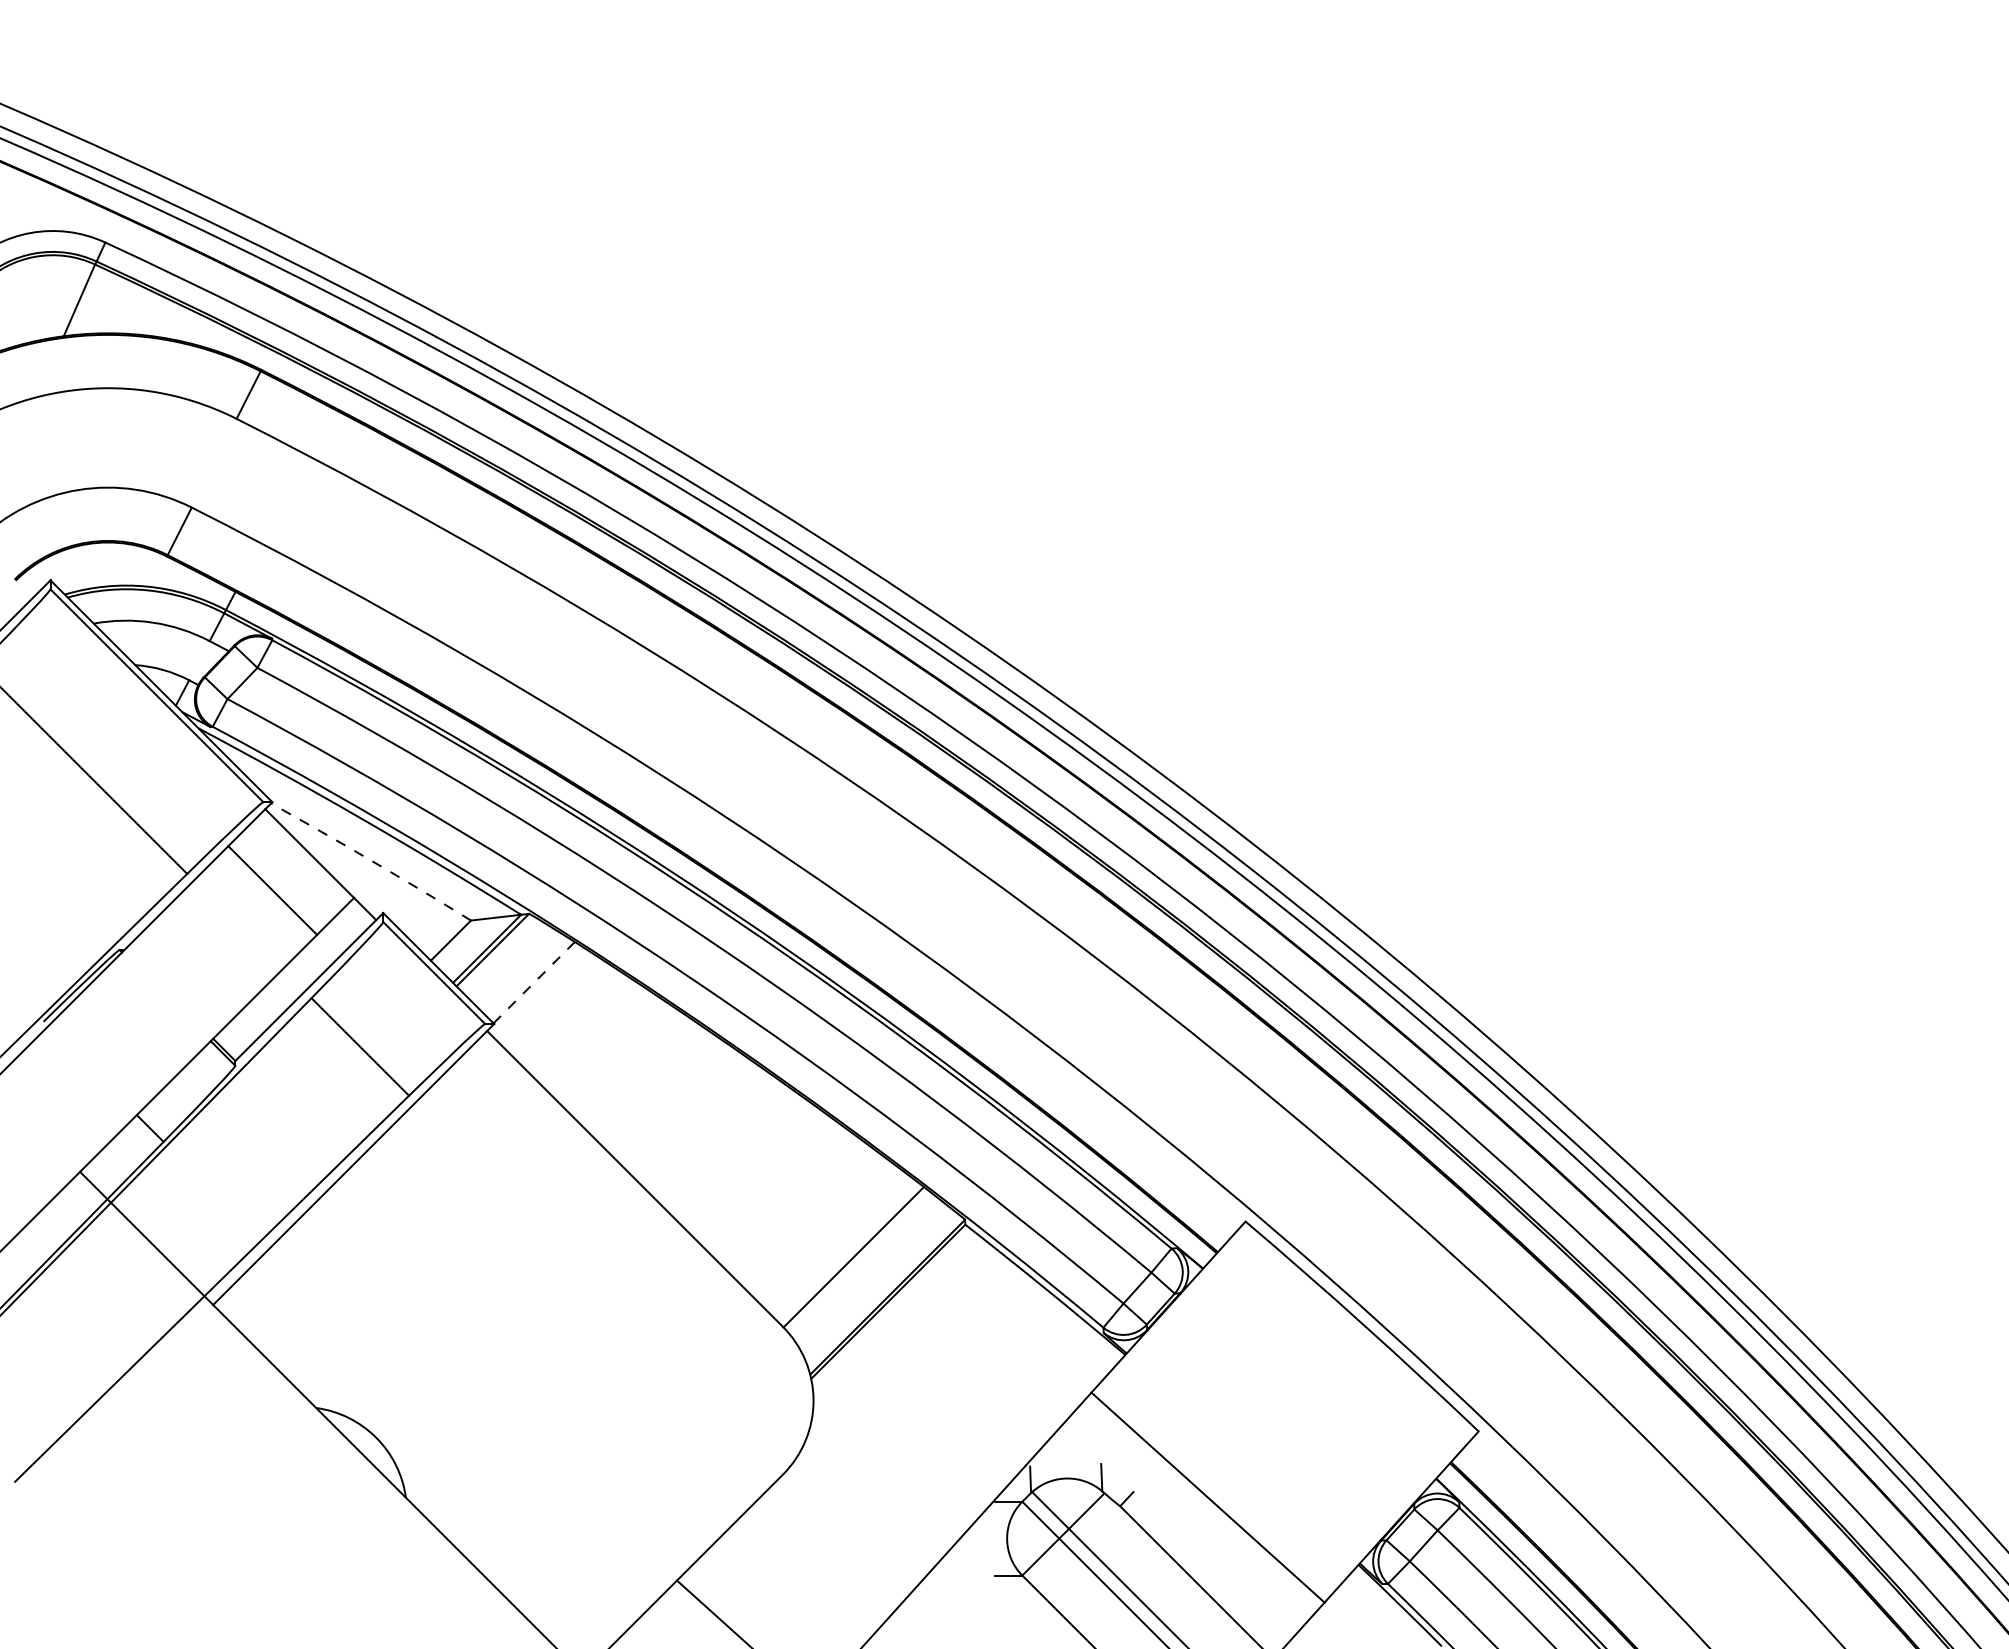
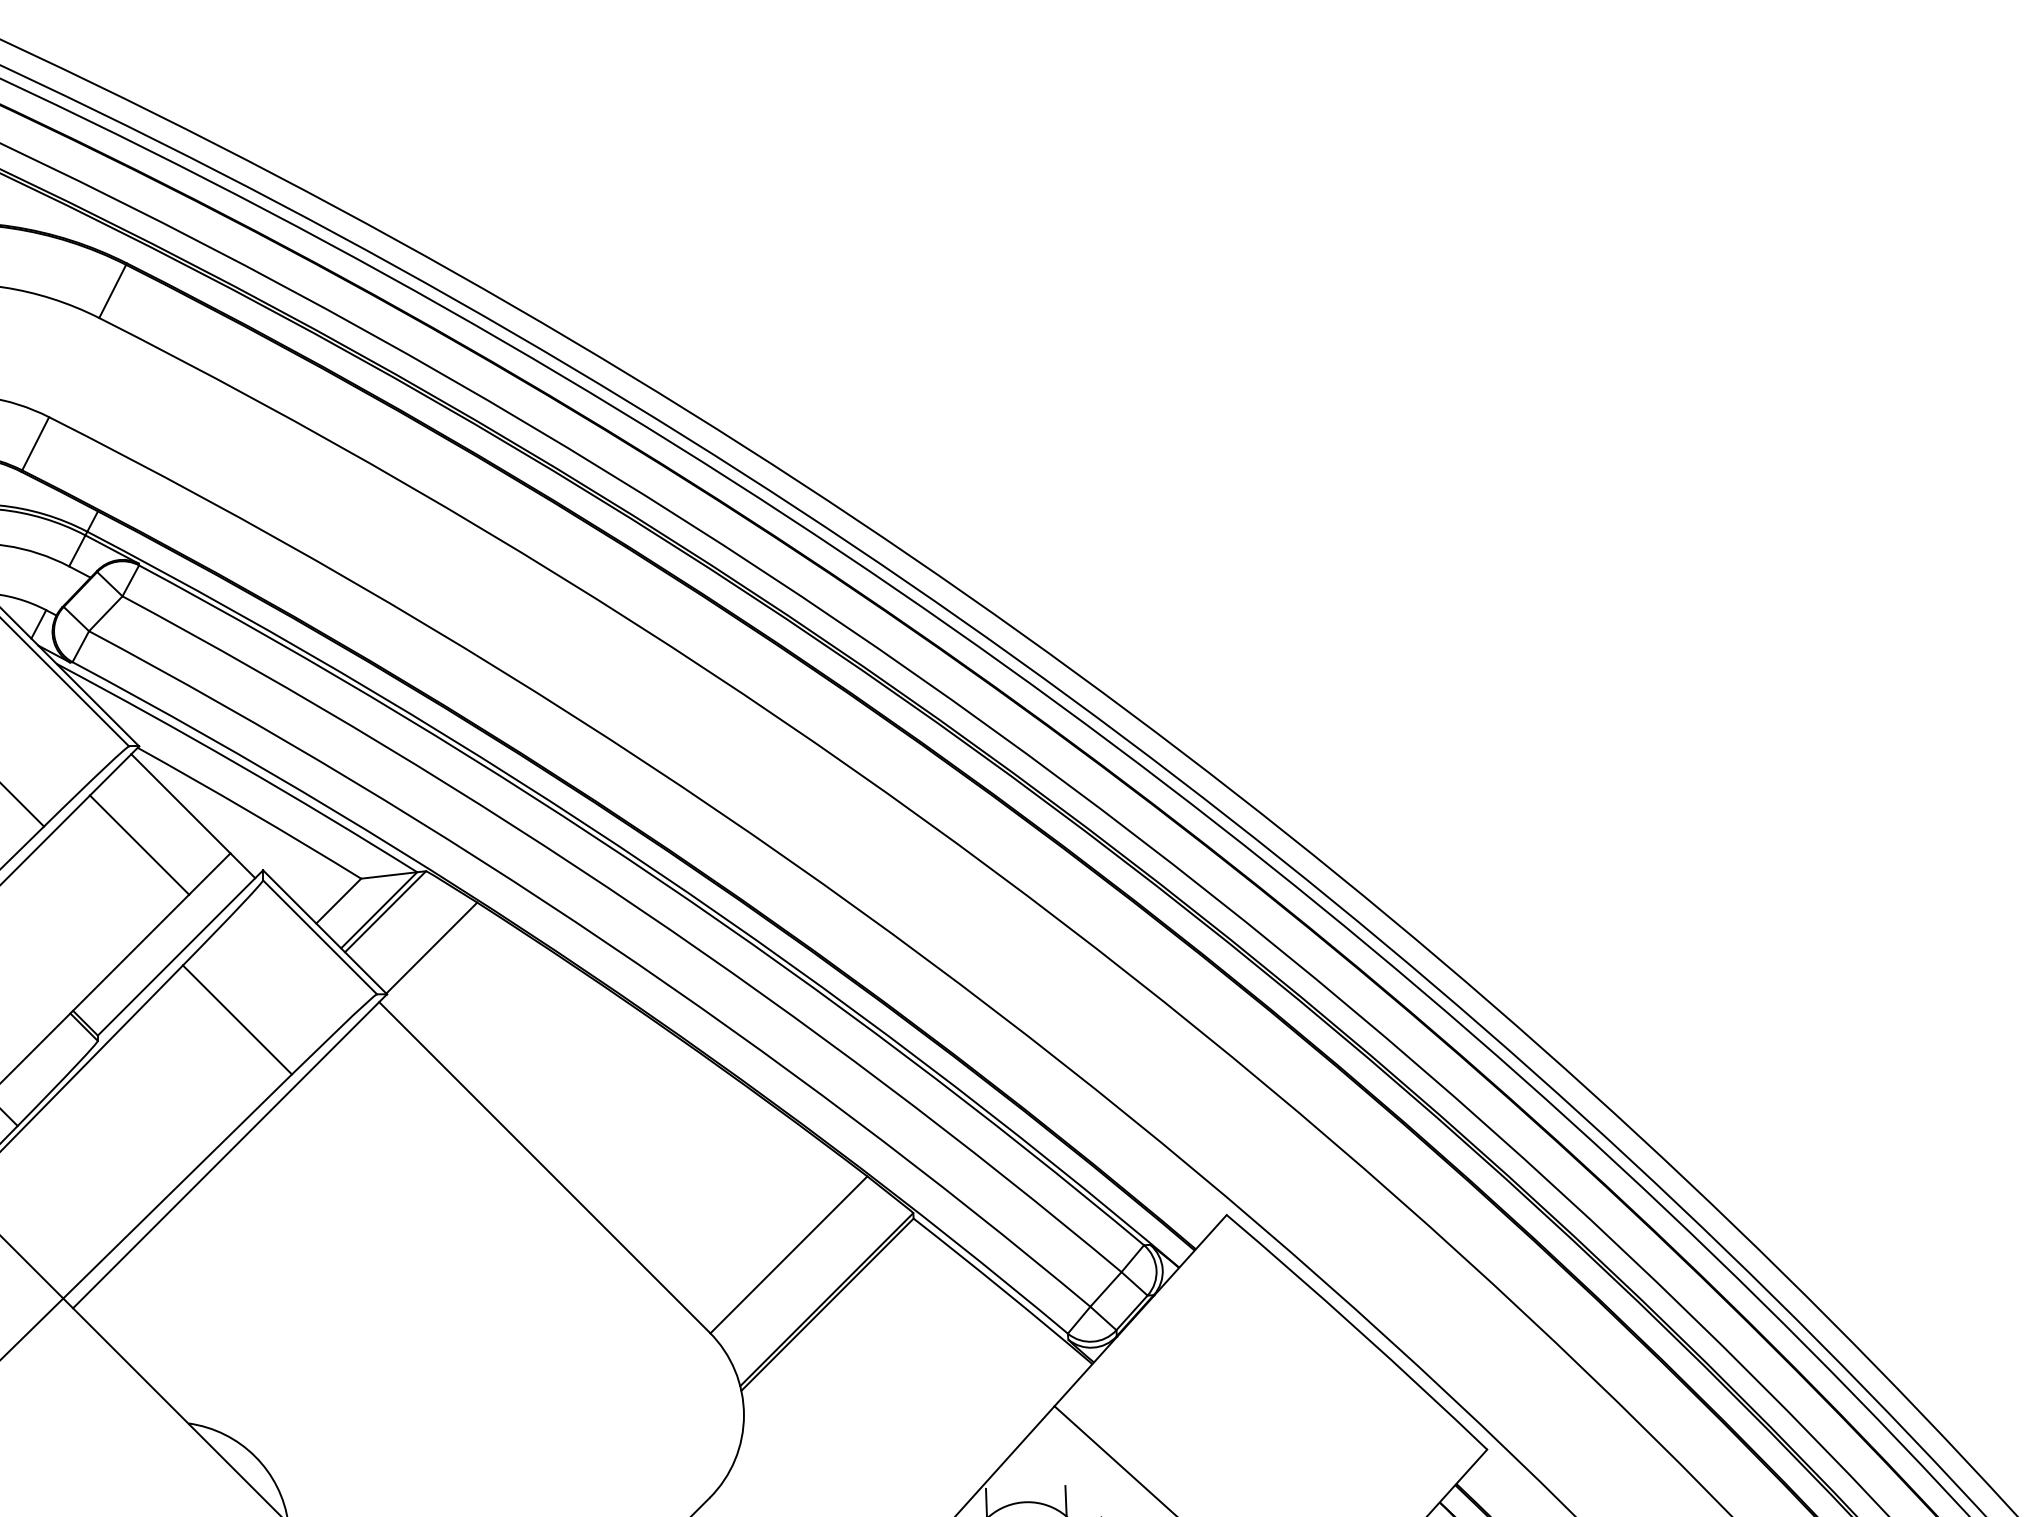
arc: (371, 860) -> (249, 811), dashed -> solid
line: (534, 982) -> (432, 947), dashed -> solid

